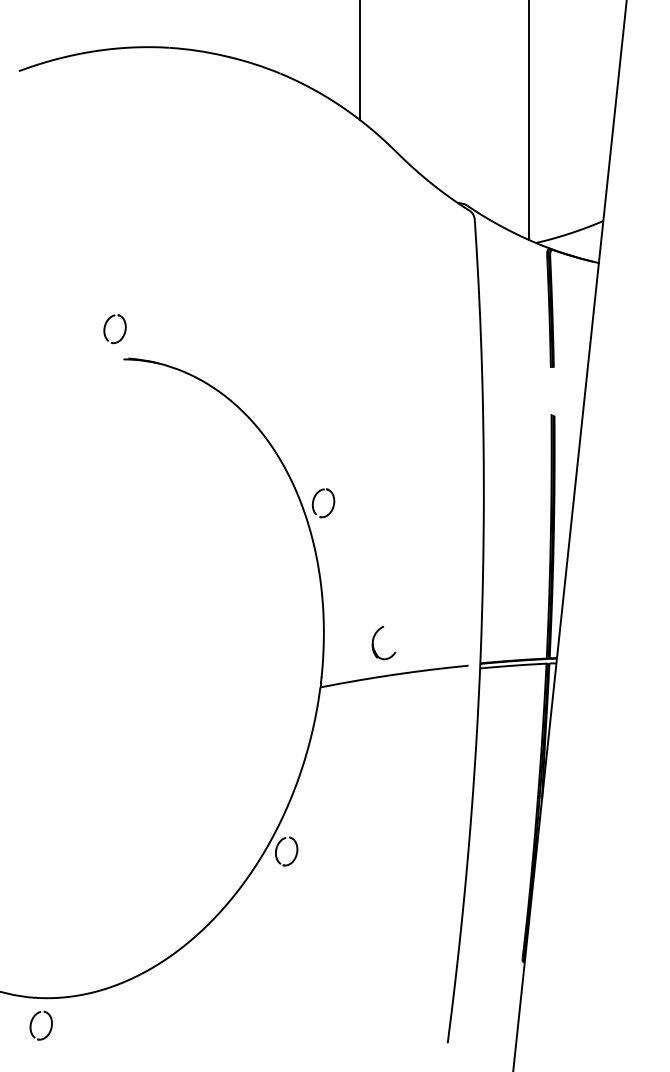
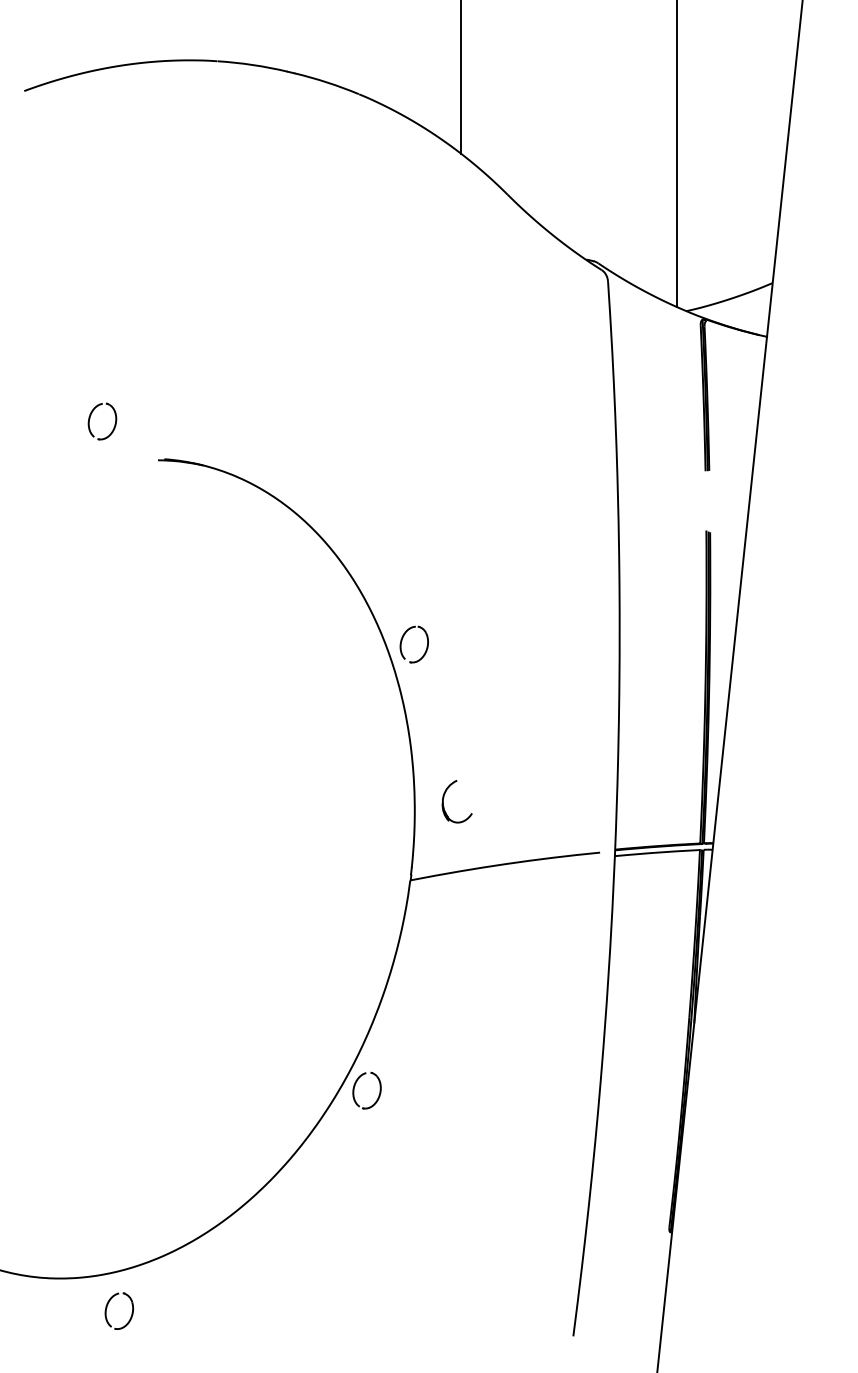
part: (106, 325) -> (91, 416), moved
part: (374, 639) -> (445, 797), moved
part: (32, 1022) -> (108, 1307), moved

